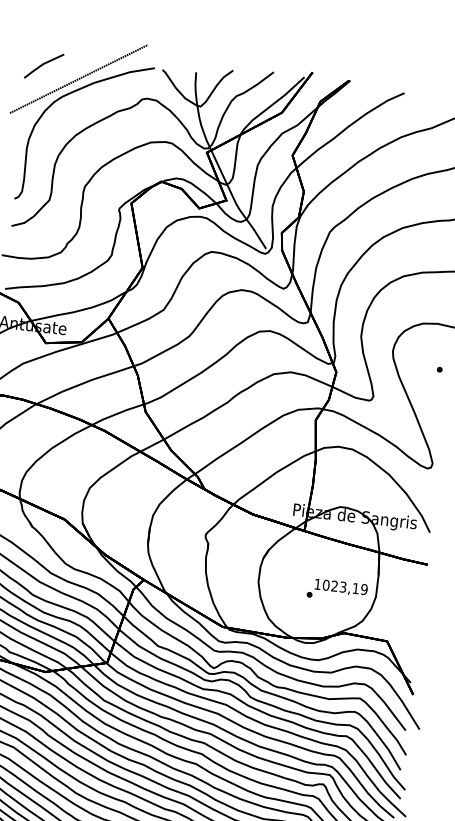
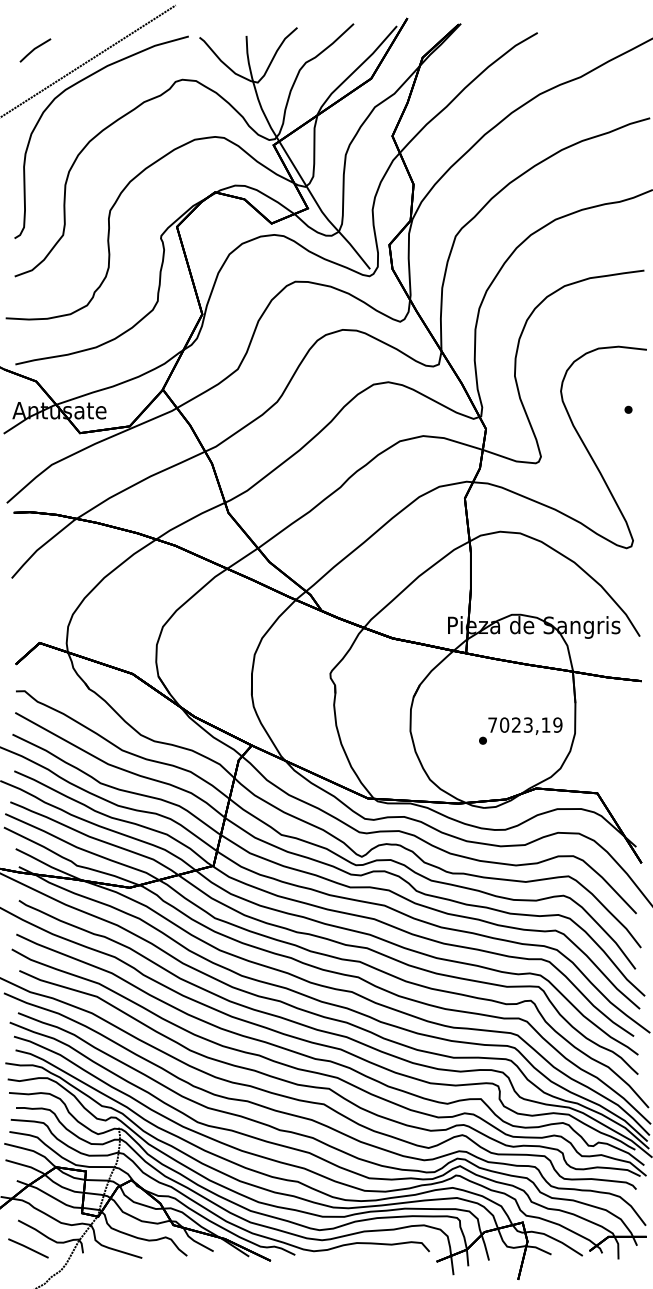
part: (44, 66) -> (35, 50), size x0.6
text: (317, 583) -> (492, 724), 1023,19 -> 7023,19

